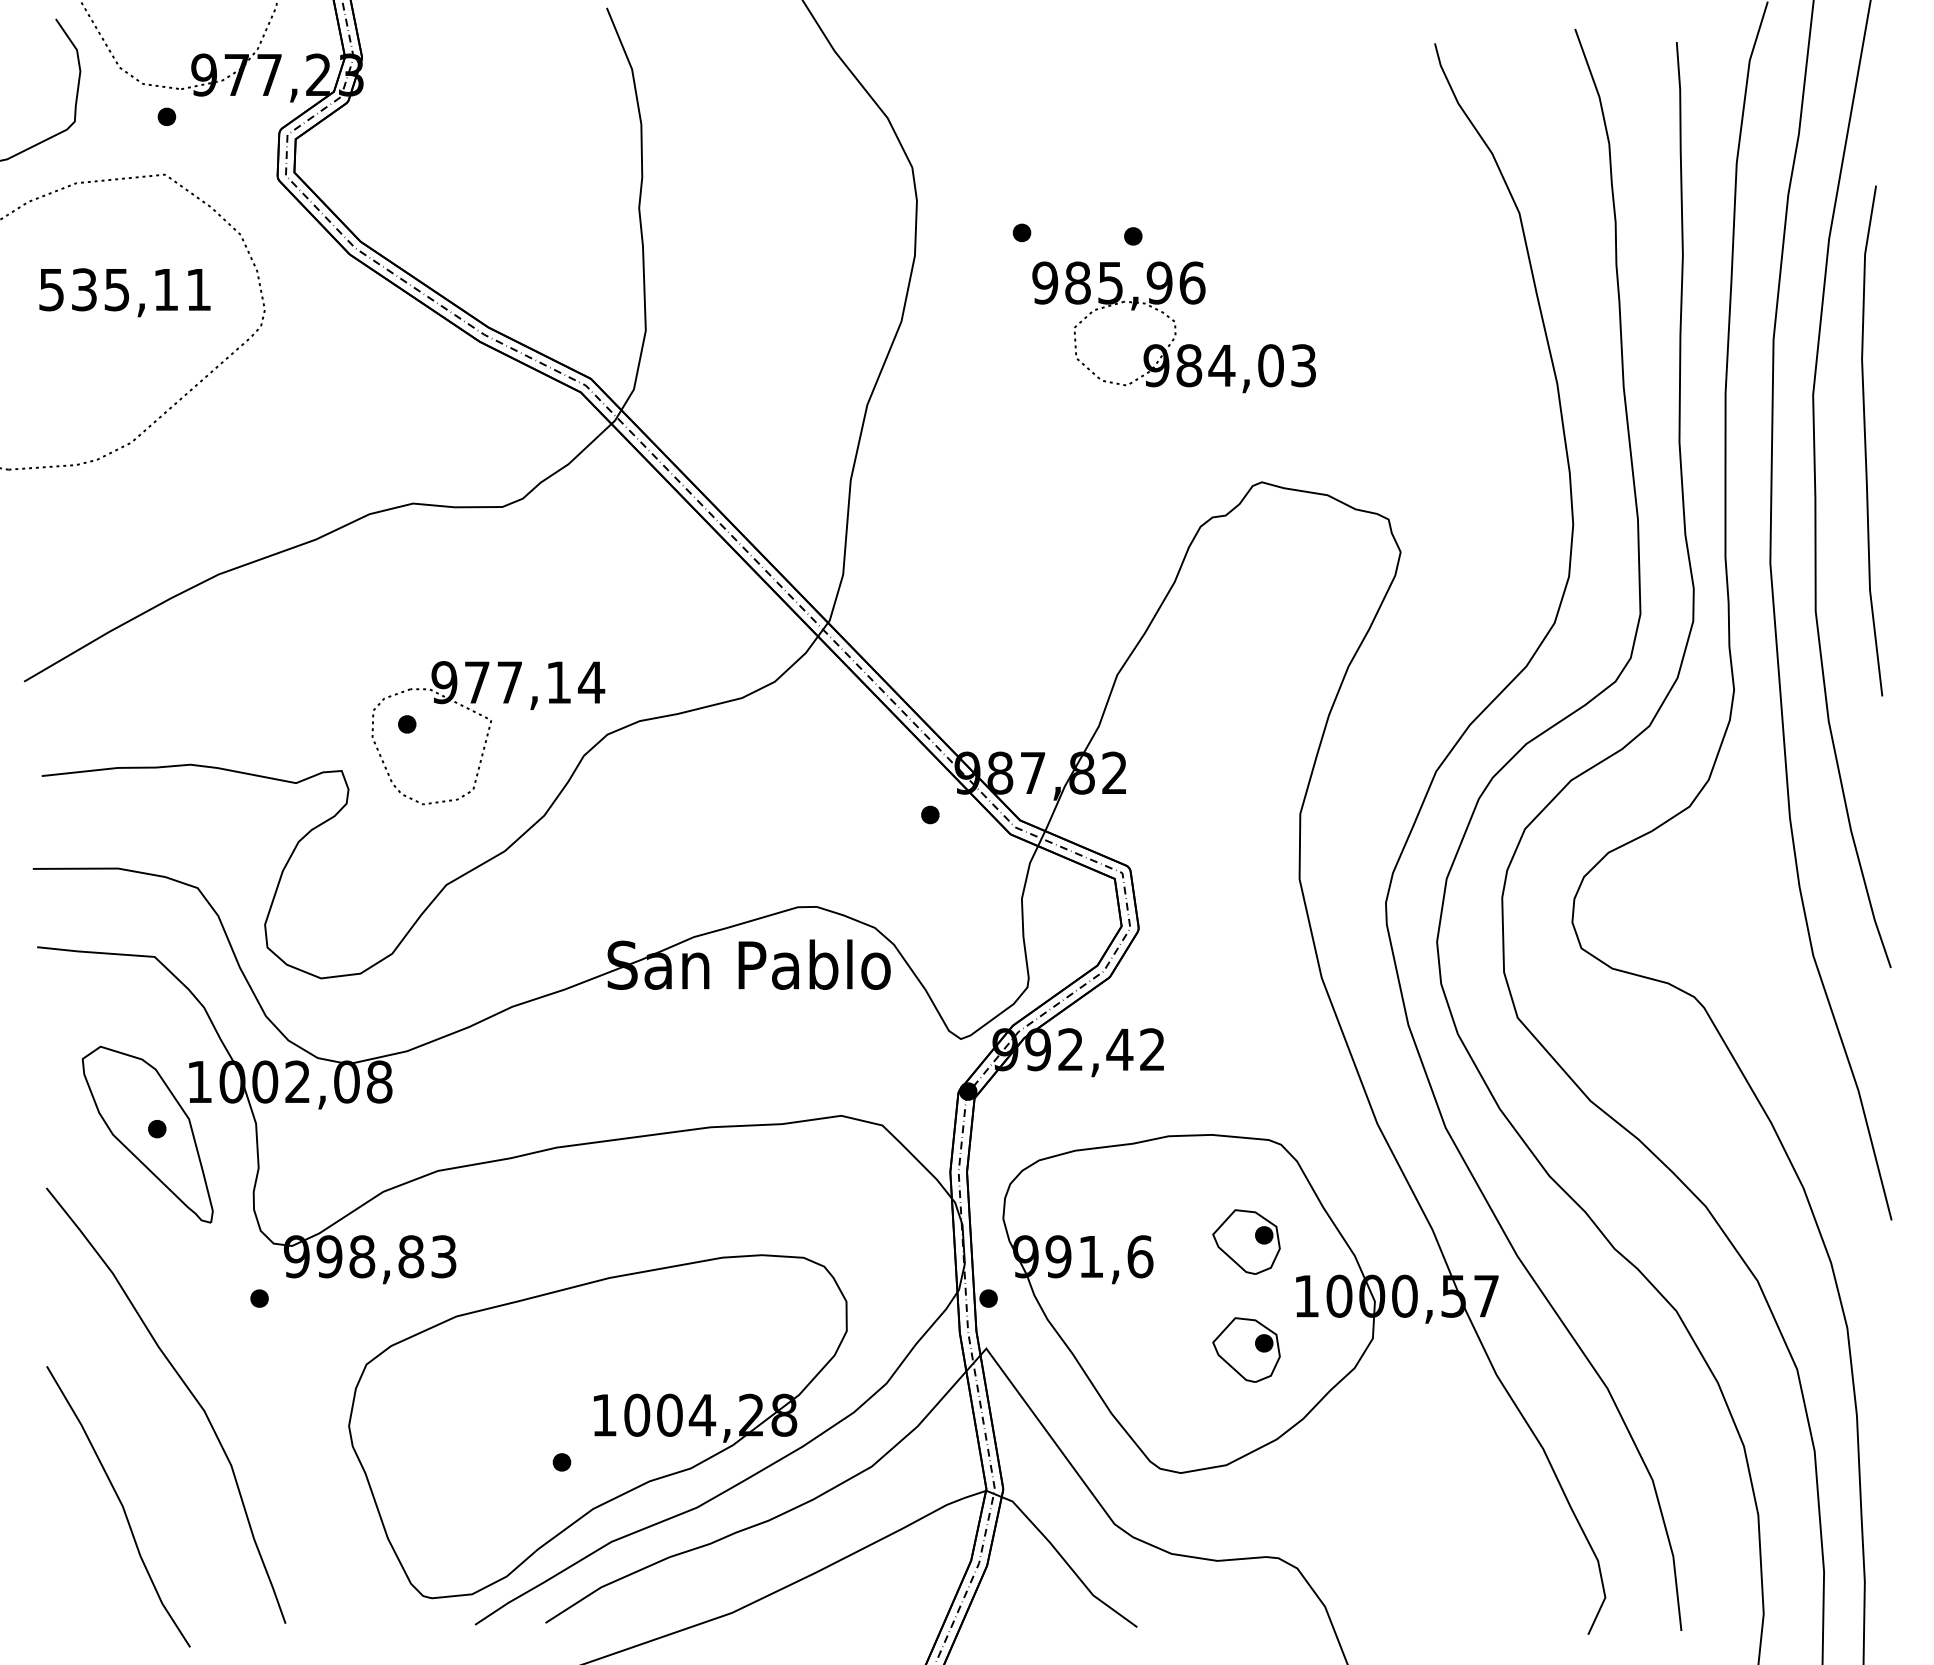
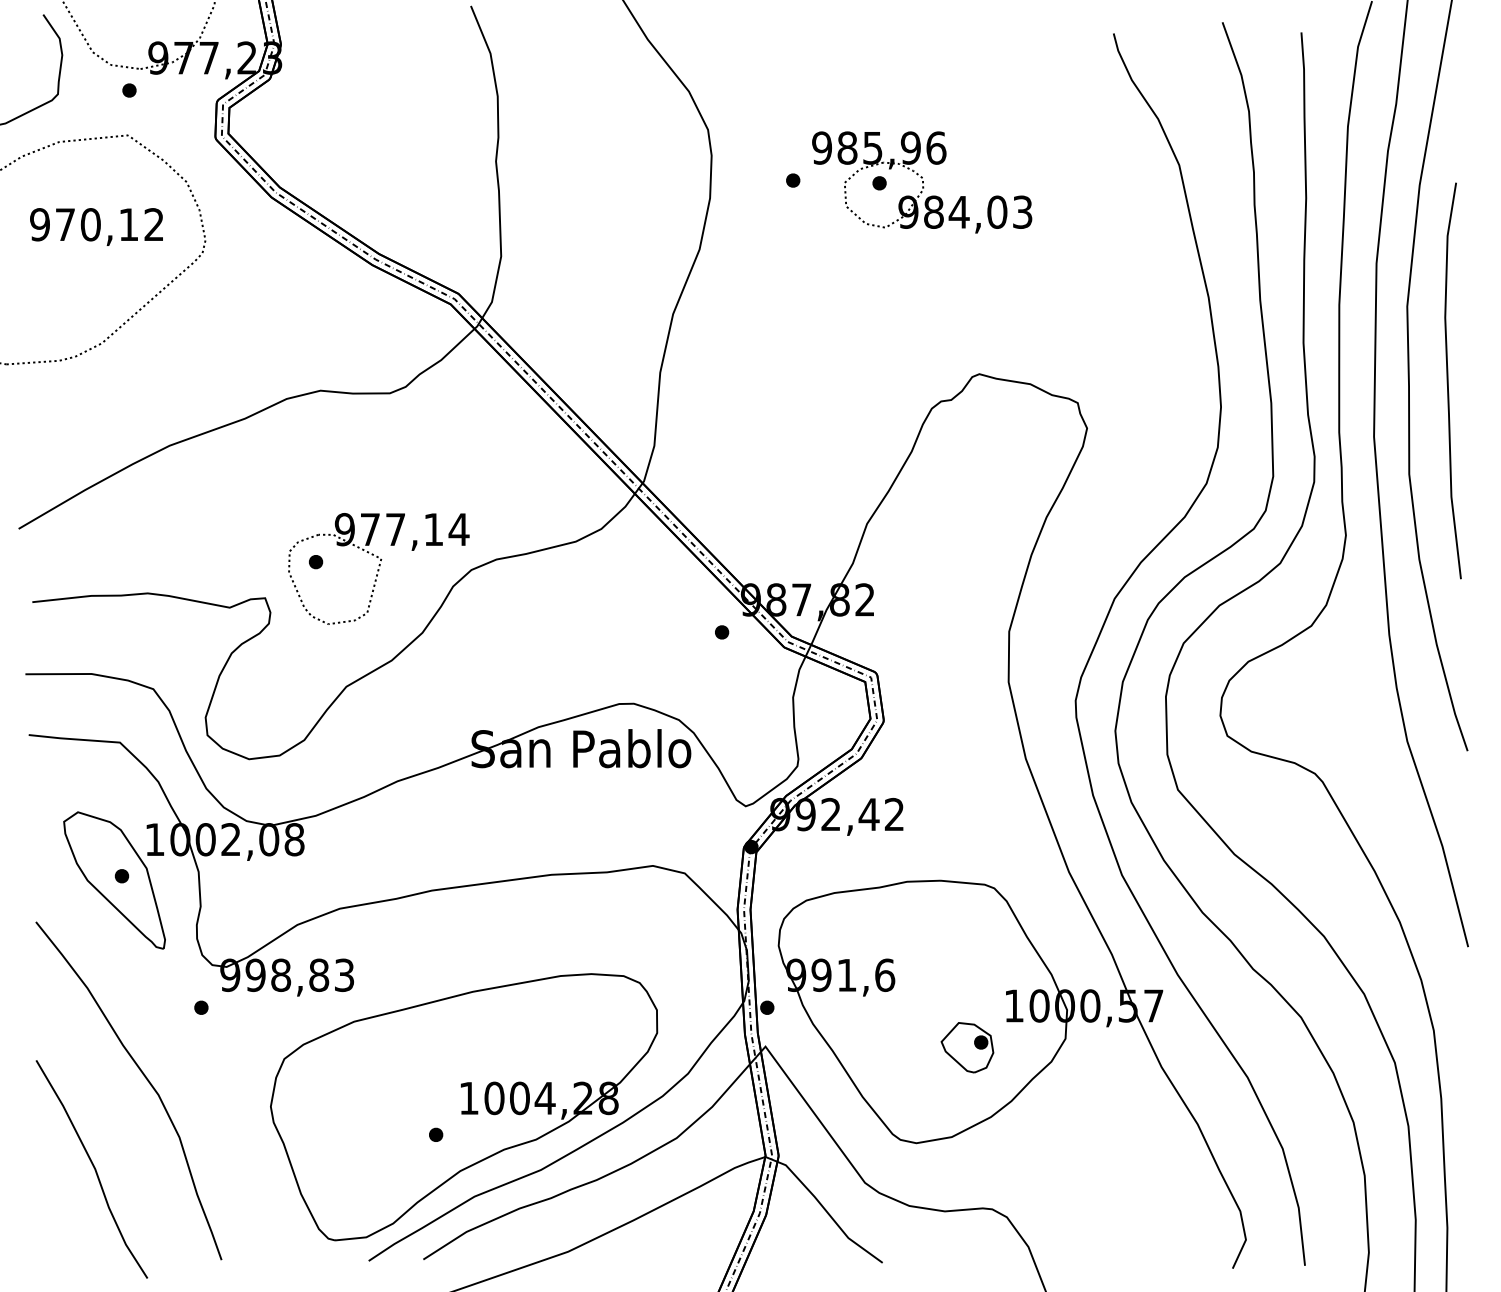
text: (124, 289) -> (96, 224), 535,11 -> 970,12
part: (1173, 327) -> (921, 182), moved
curve: (1866, 440) -> (1448, 380), moved
part: (1246, 1241) -> (967, 963), removed

